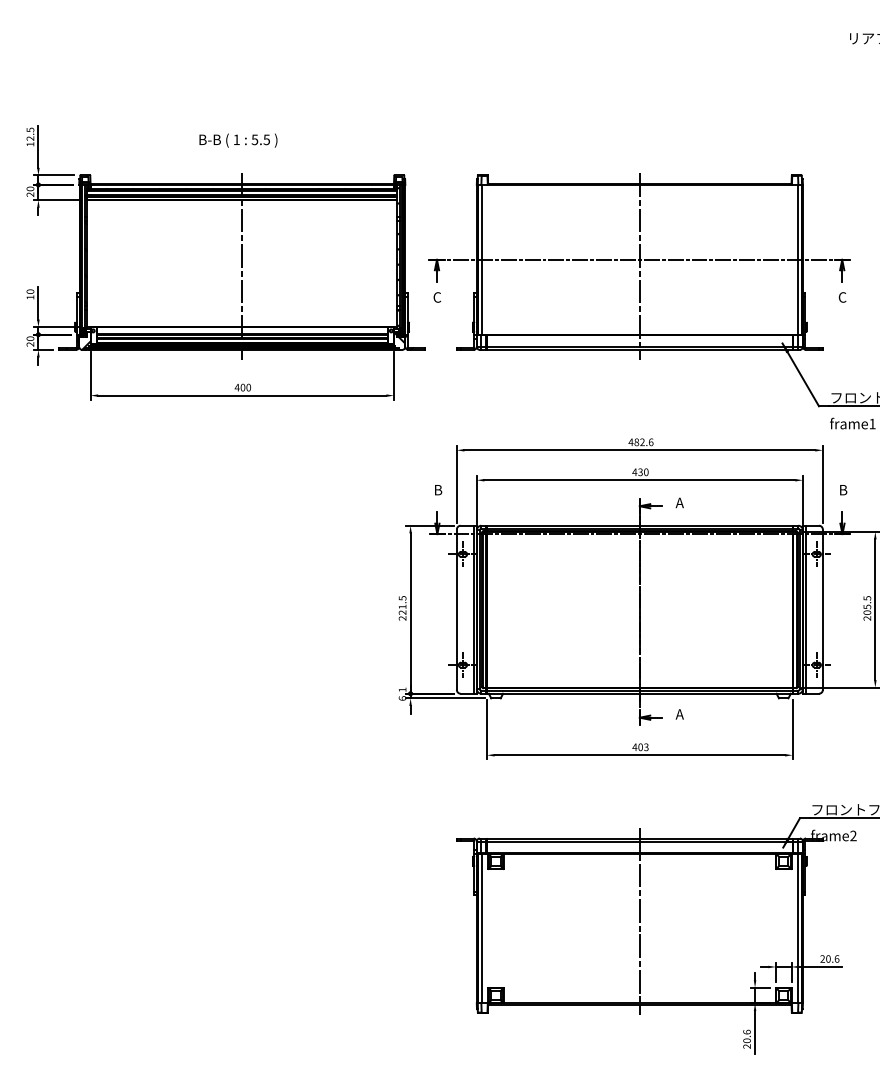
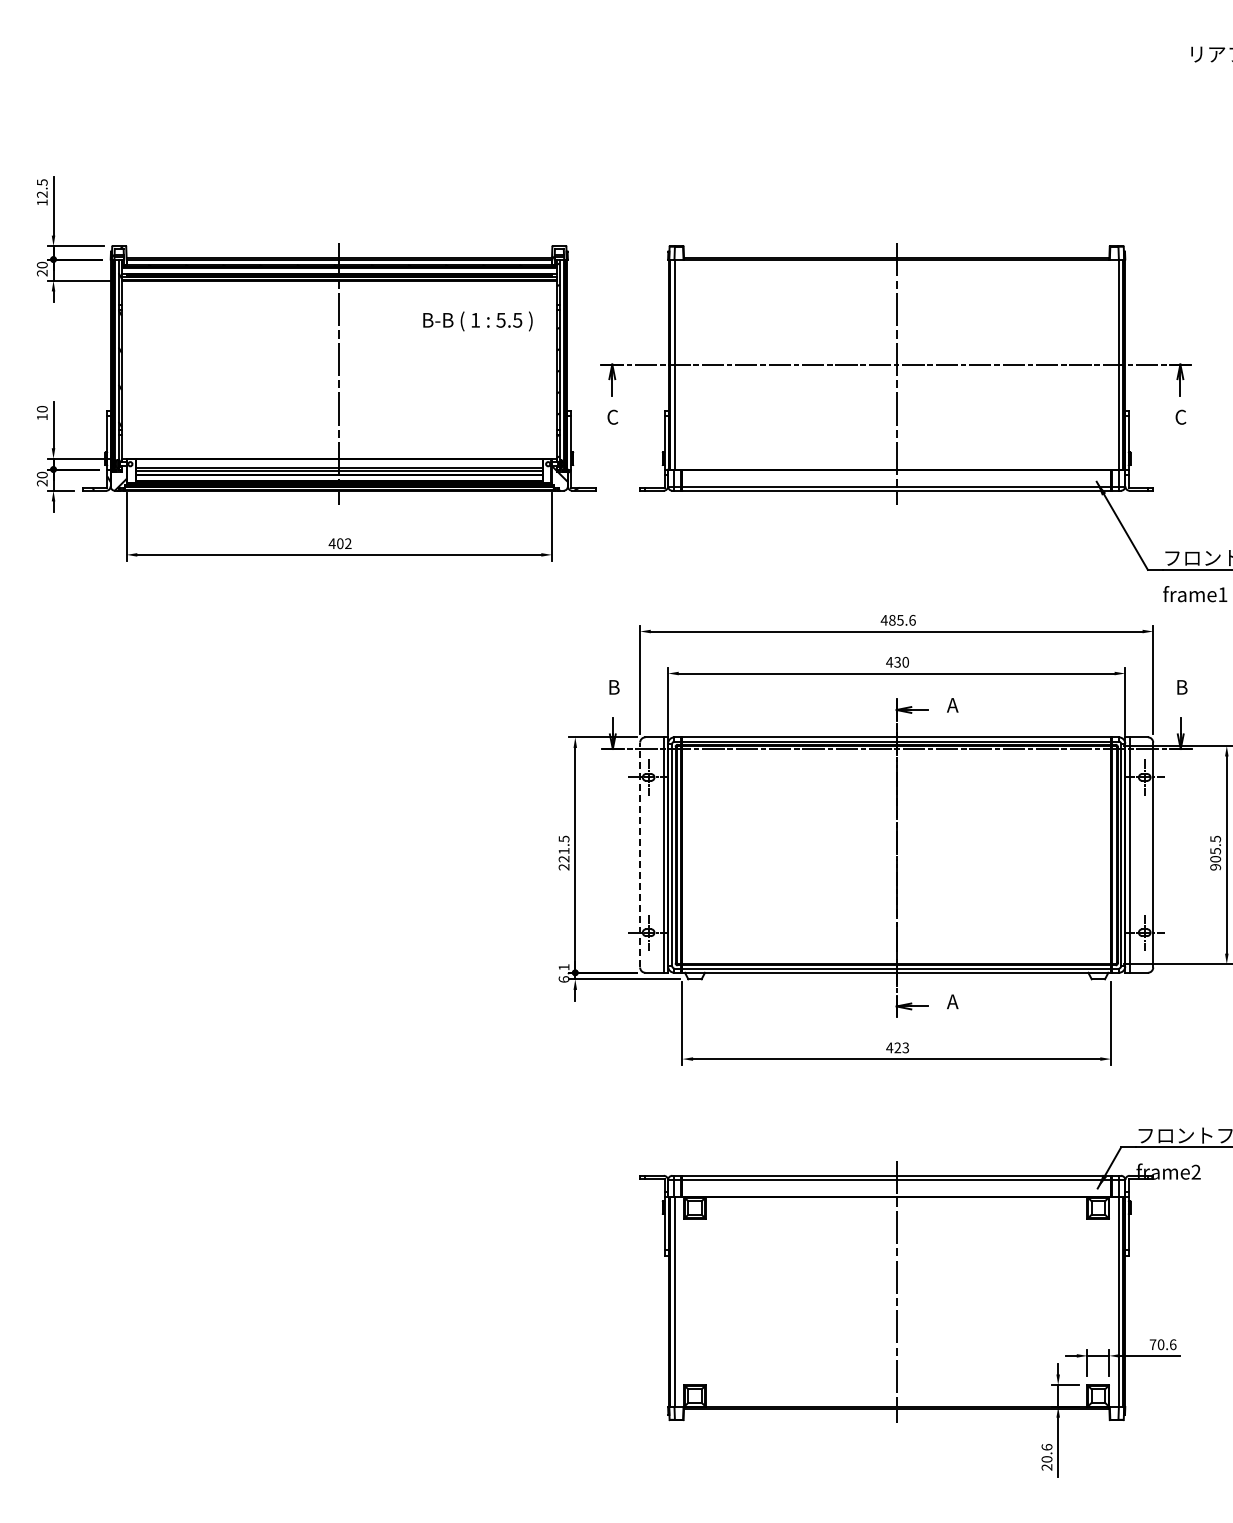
text: (238, 140) -> (477, 321), moved
text: (248, 387) -> (348, 543), 400 -> 402
text: (642, 441) -> (900, 619), 482.6 -> 485.6
line: (457, 609) -> (640, 854), solid -> dashed
text: (867, 618) -> (1215, 867), 205.5 -> 905.5
text: (640, 747) -> (897, 1047), 403 -> 423
text: (822, 958) -> (1152, 1344), 20.6 -> 70.6

